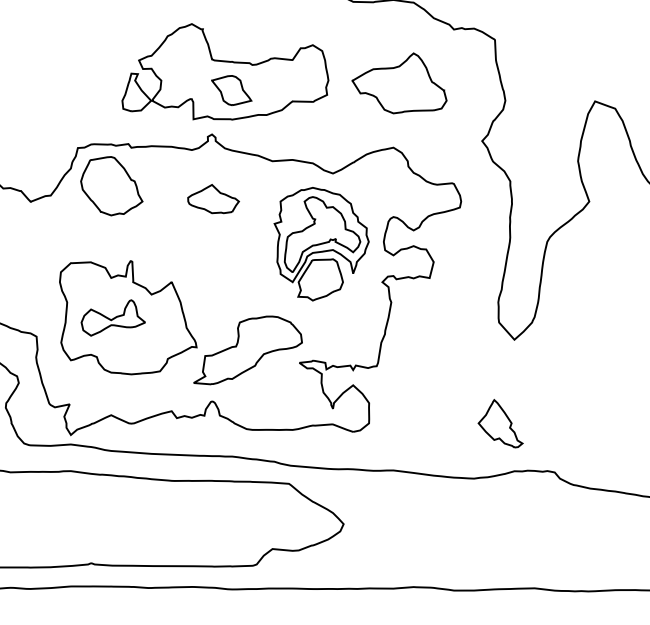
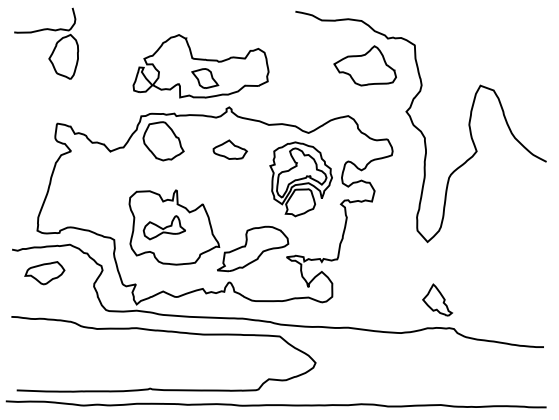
part: (224, 72) -> (200, 66), moved
part: (398, 82) -> (364, 65), moved
part: (500, 422) -> (437, 299), moved

